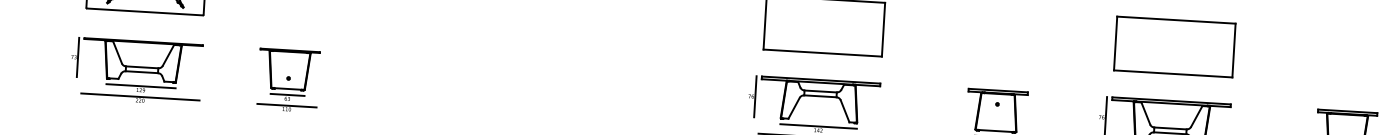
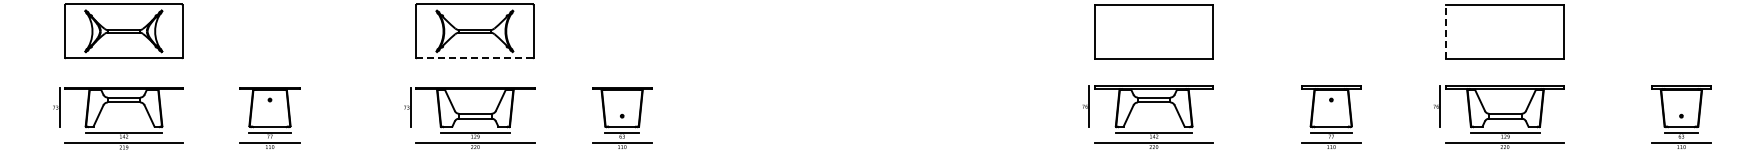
line: (144, 12) -> (474, 58), solid -> dashed
line: (1115, 43) -> (1445, 32), solid -> dashed

